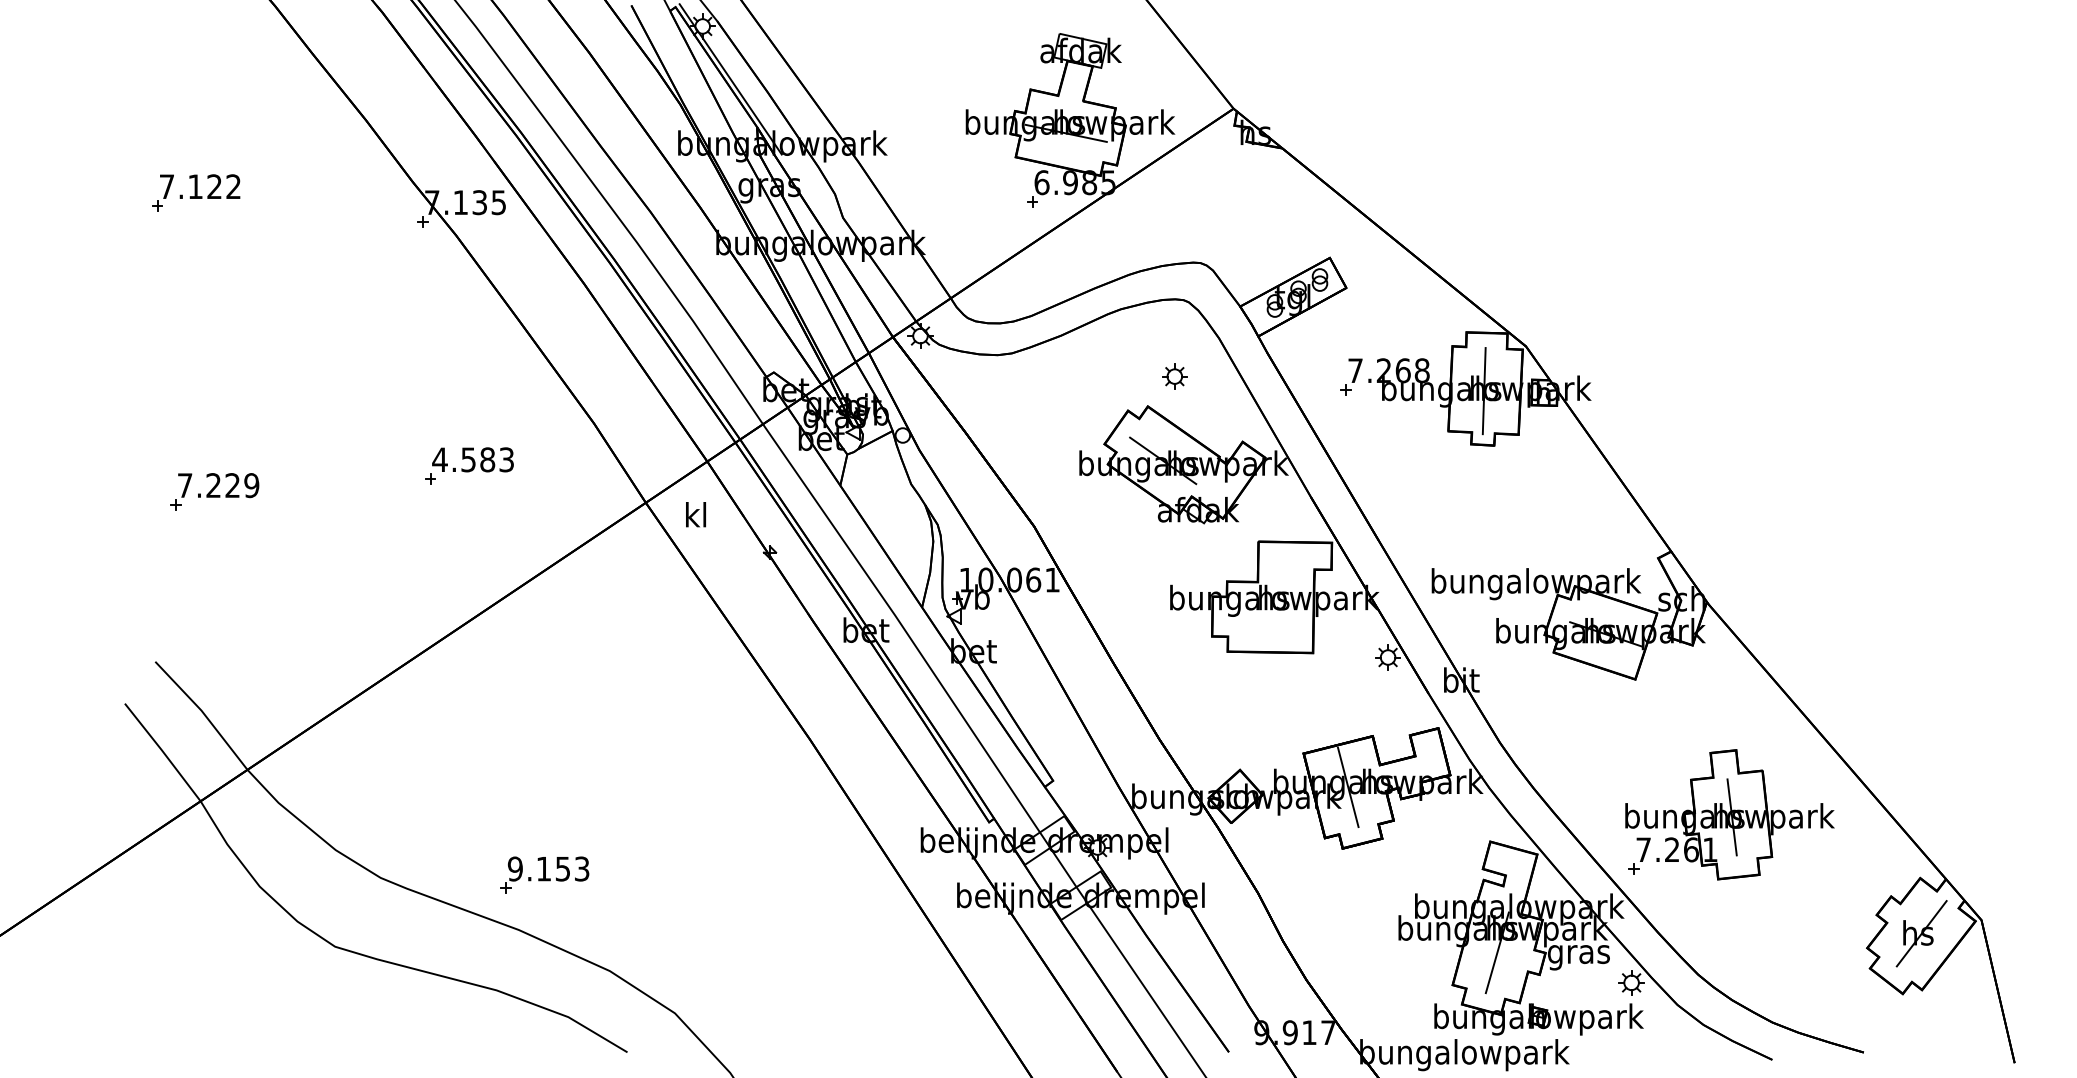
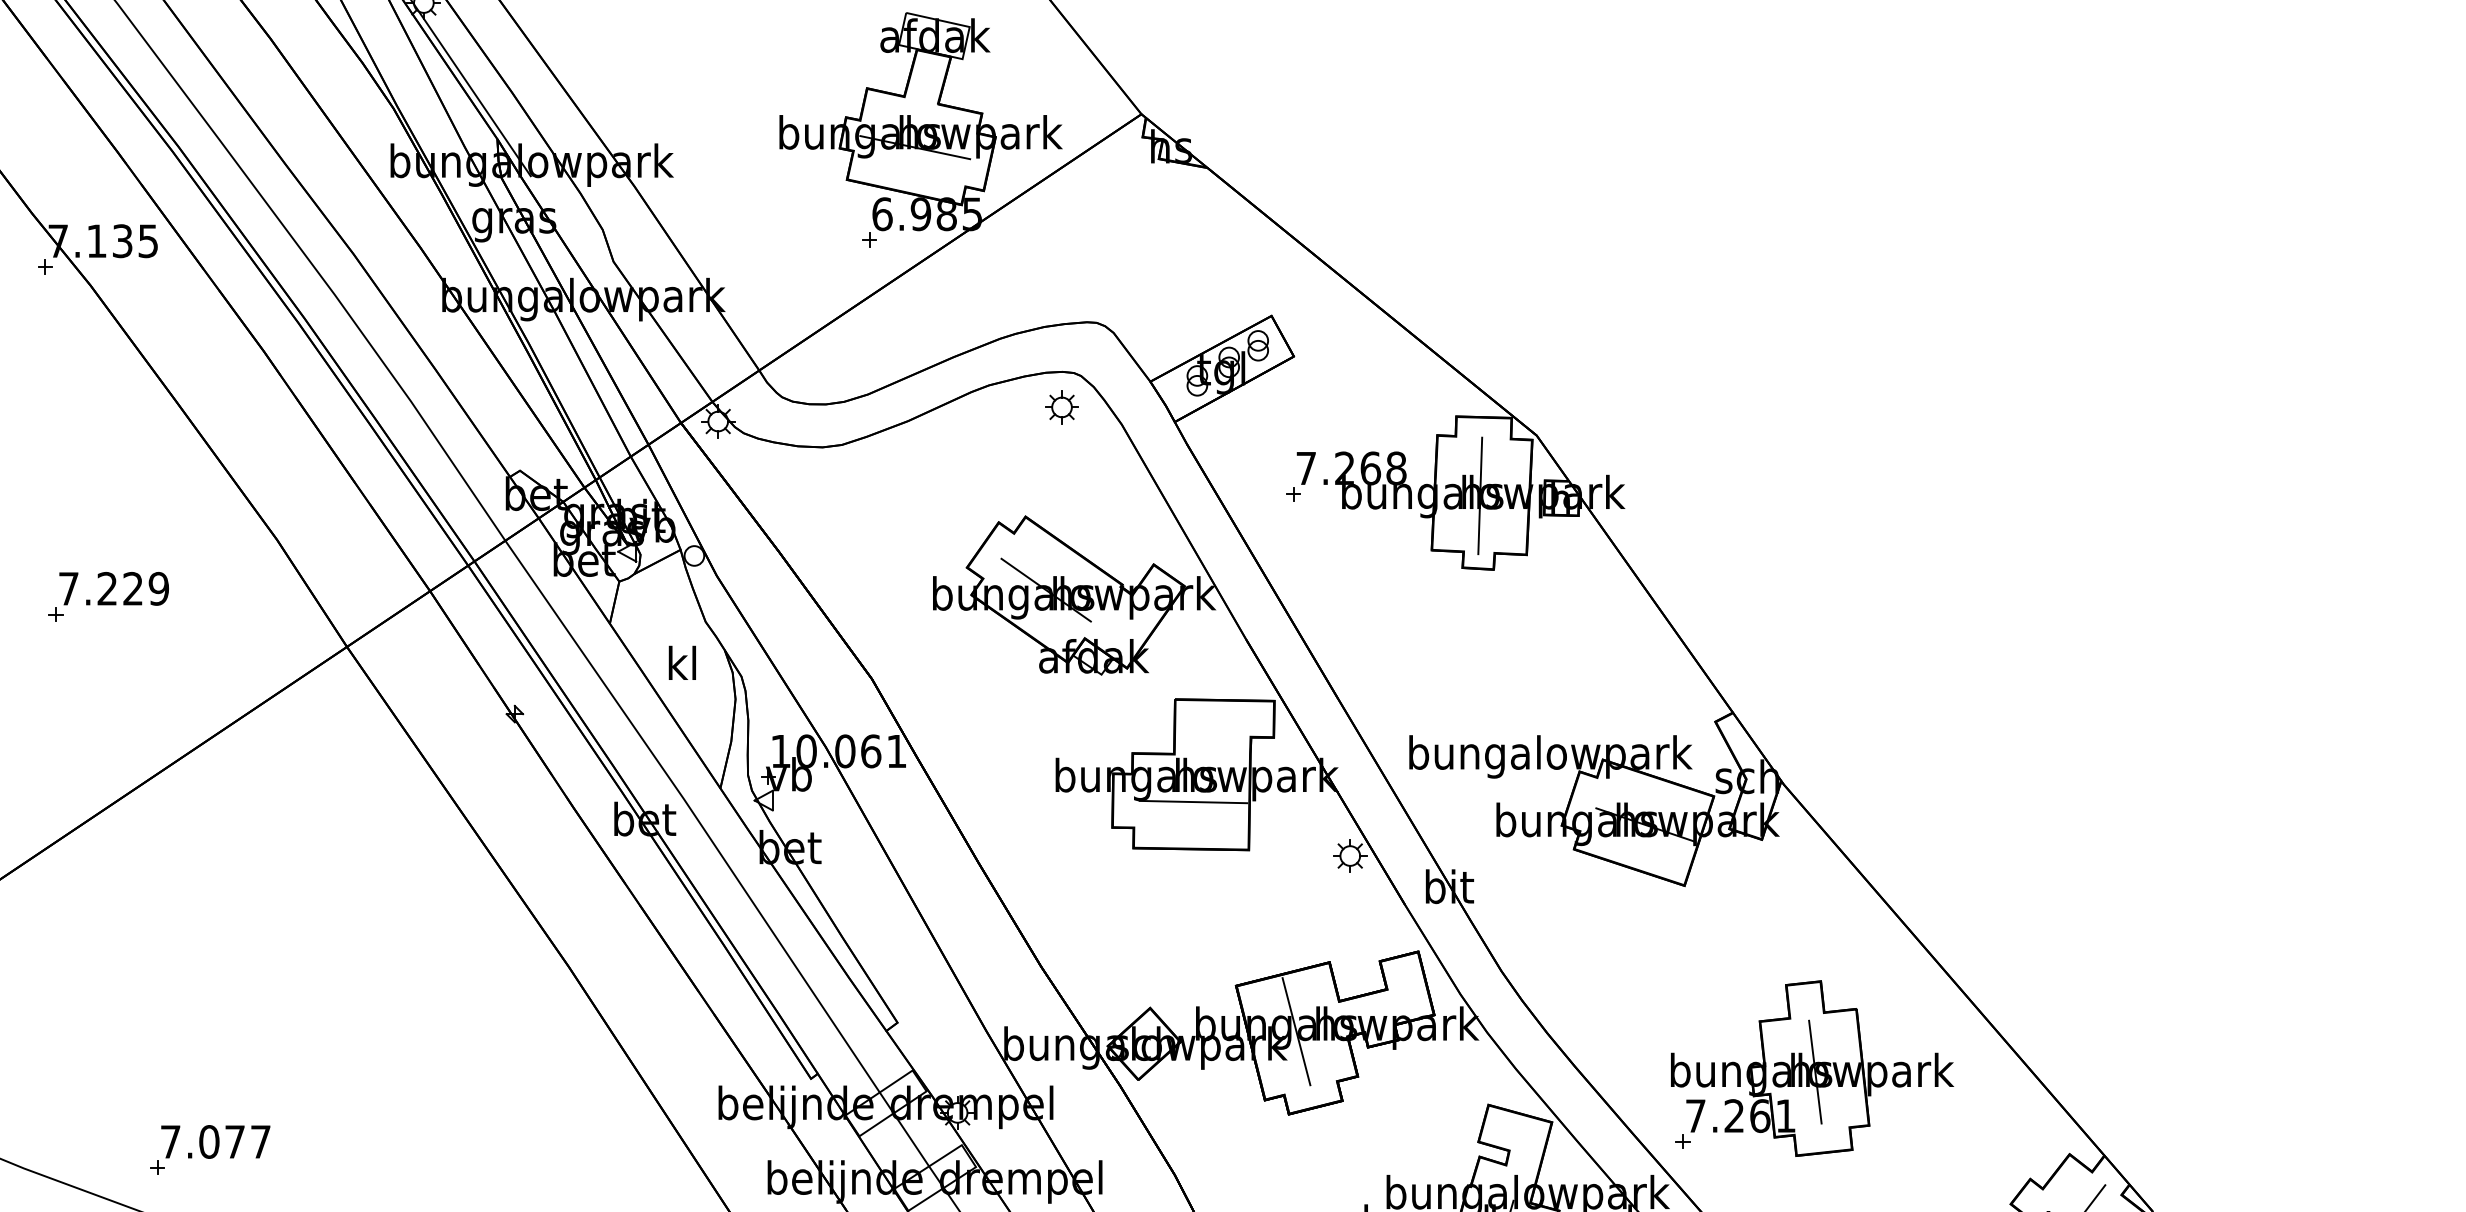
part: (1174, 376) -> (1061, 407), moved
text: (473, 459) -> (114, 588), 4.583 -> 7.229
text: (695, 514) -> (681, 662), moved
line: (1271, 617) -> (1192, 801), added
text: (548, 868) -> (215, 1141), 9.153 -> 7.077

